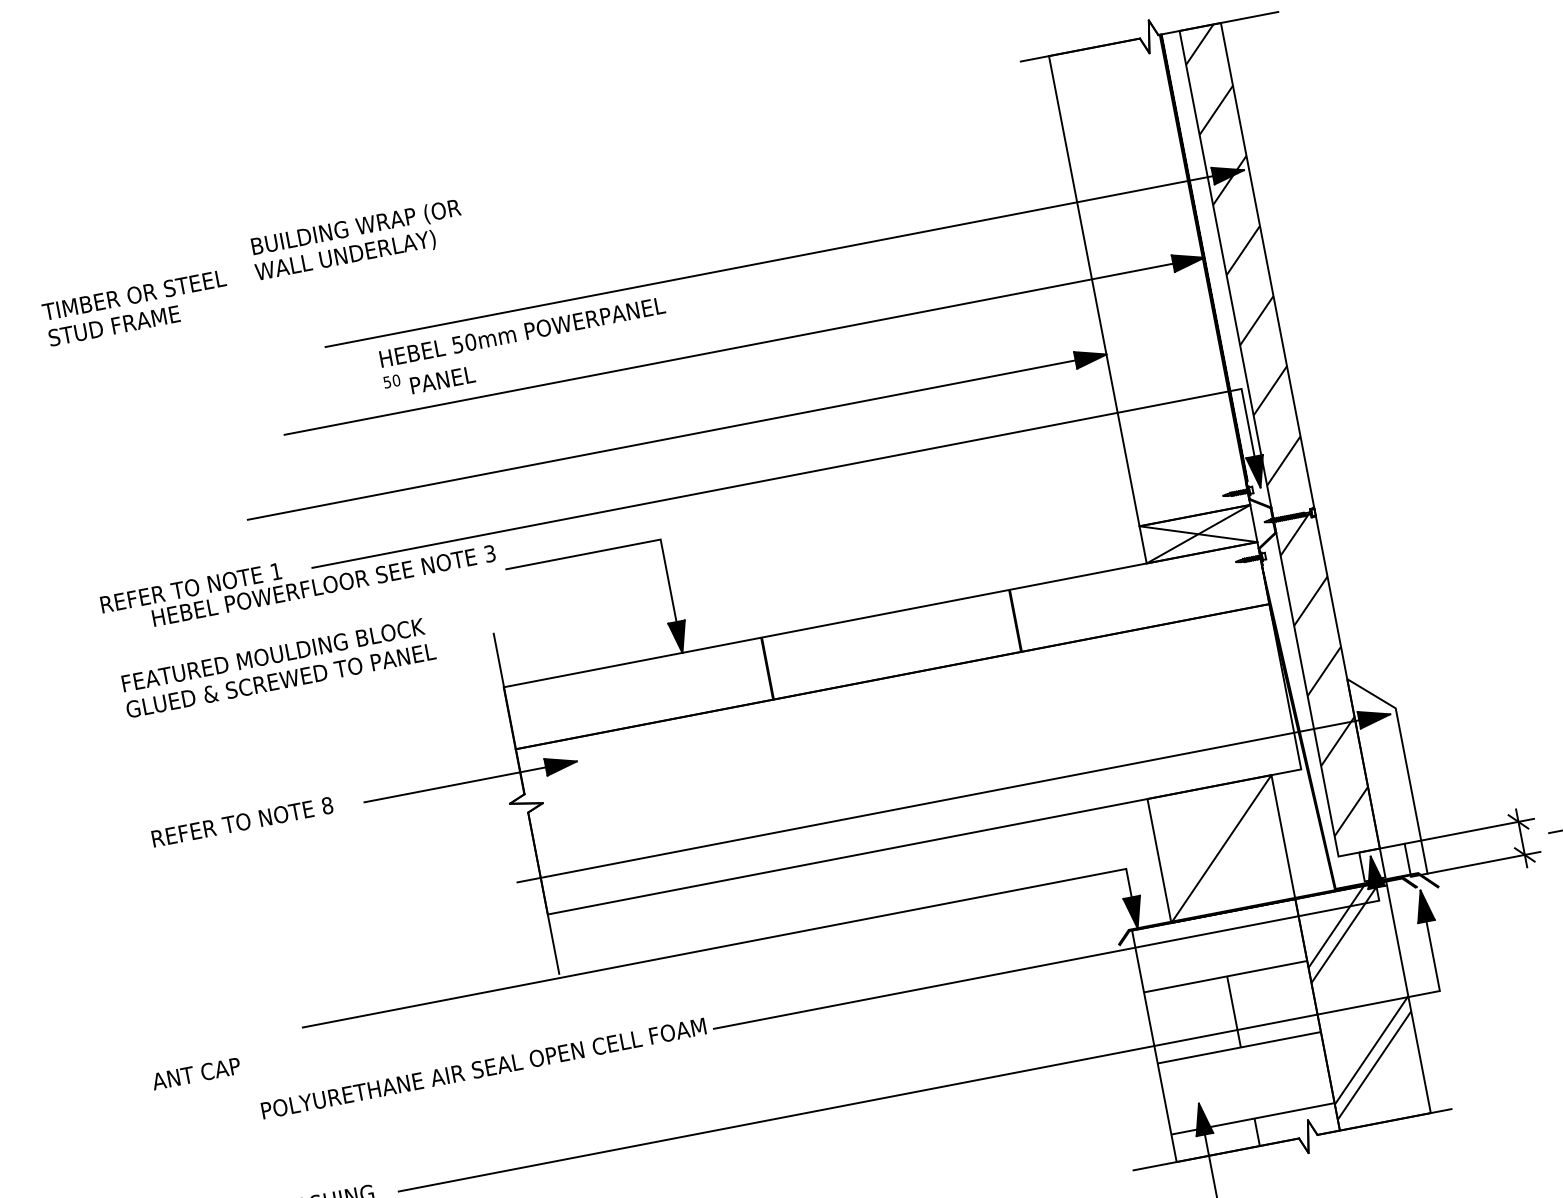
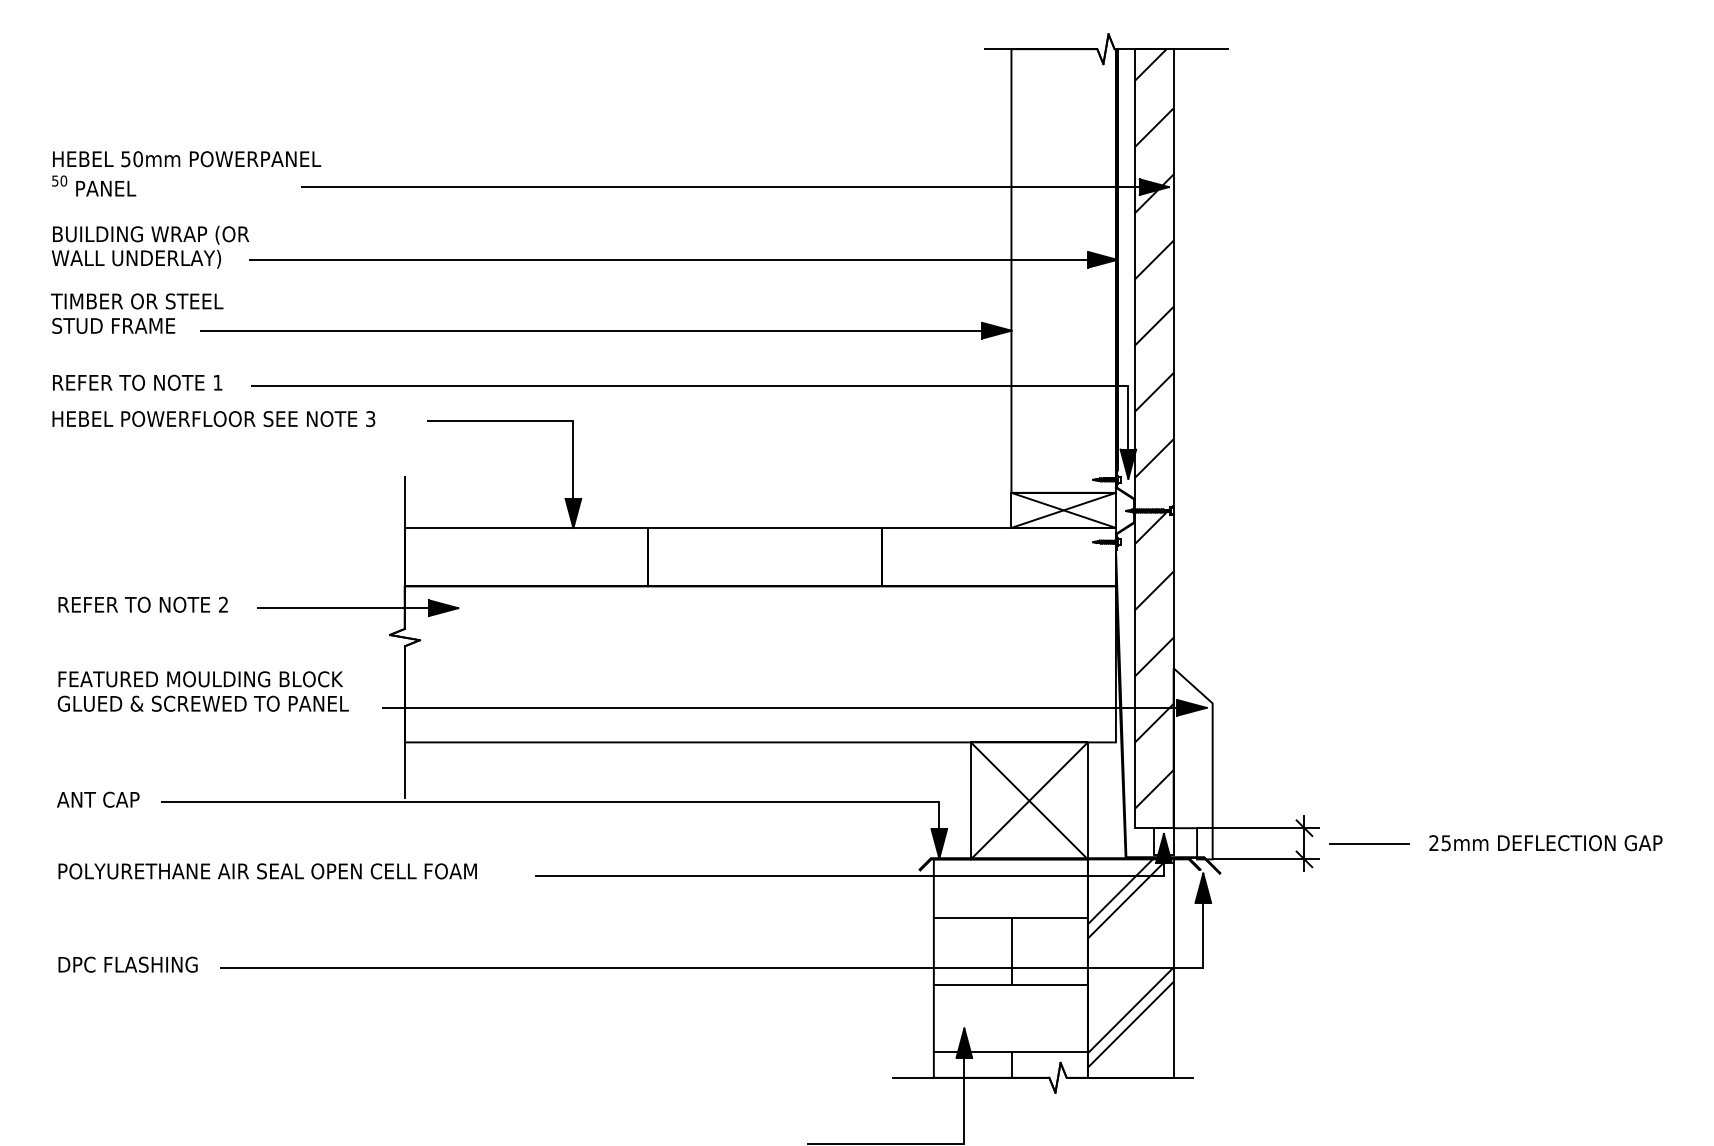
text: (358, 240) -> (150, 246), moved
text: (136, 307) -> (137, 313), moved
text: (524, 347) -> (186, 173), moved
text: (323, 586) -> (213, 419), moved
text: (277, 667) -> (202, 691), moved
text: (327, 805) -> (223, 604), 8 -> 2
line: (1220, 848) -> (1028, 800), added
text: (483, 1068) -> (267, 871), moved
text: (196, 1073) -> (98, 799), moved

